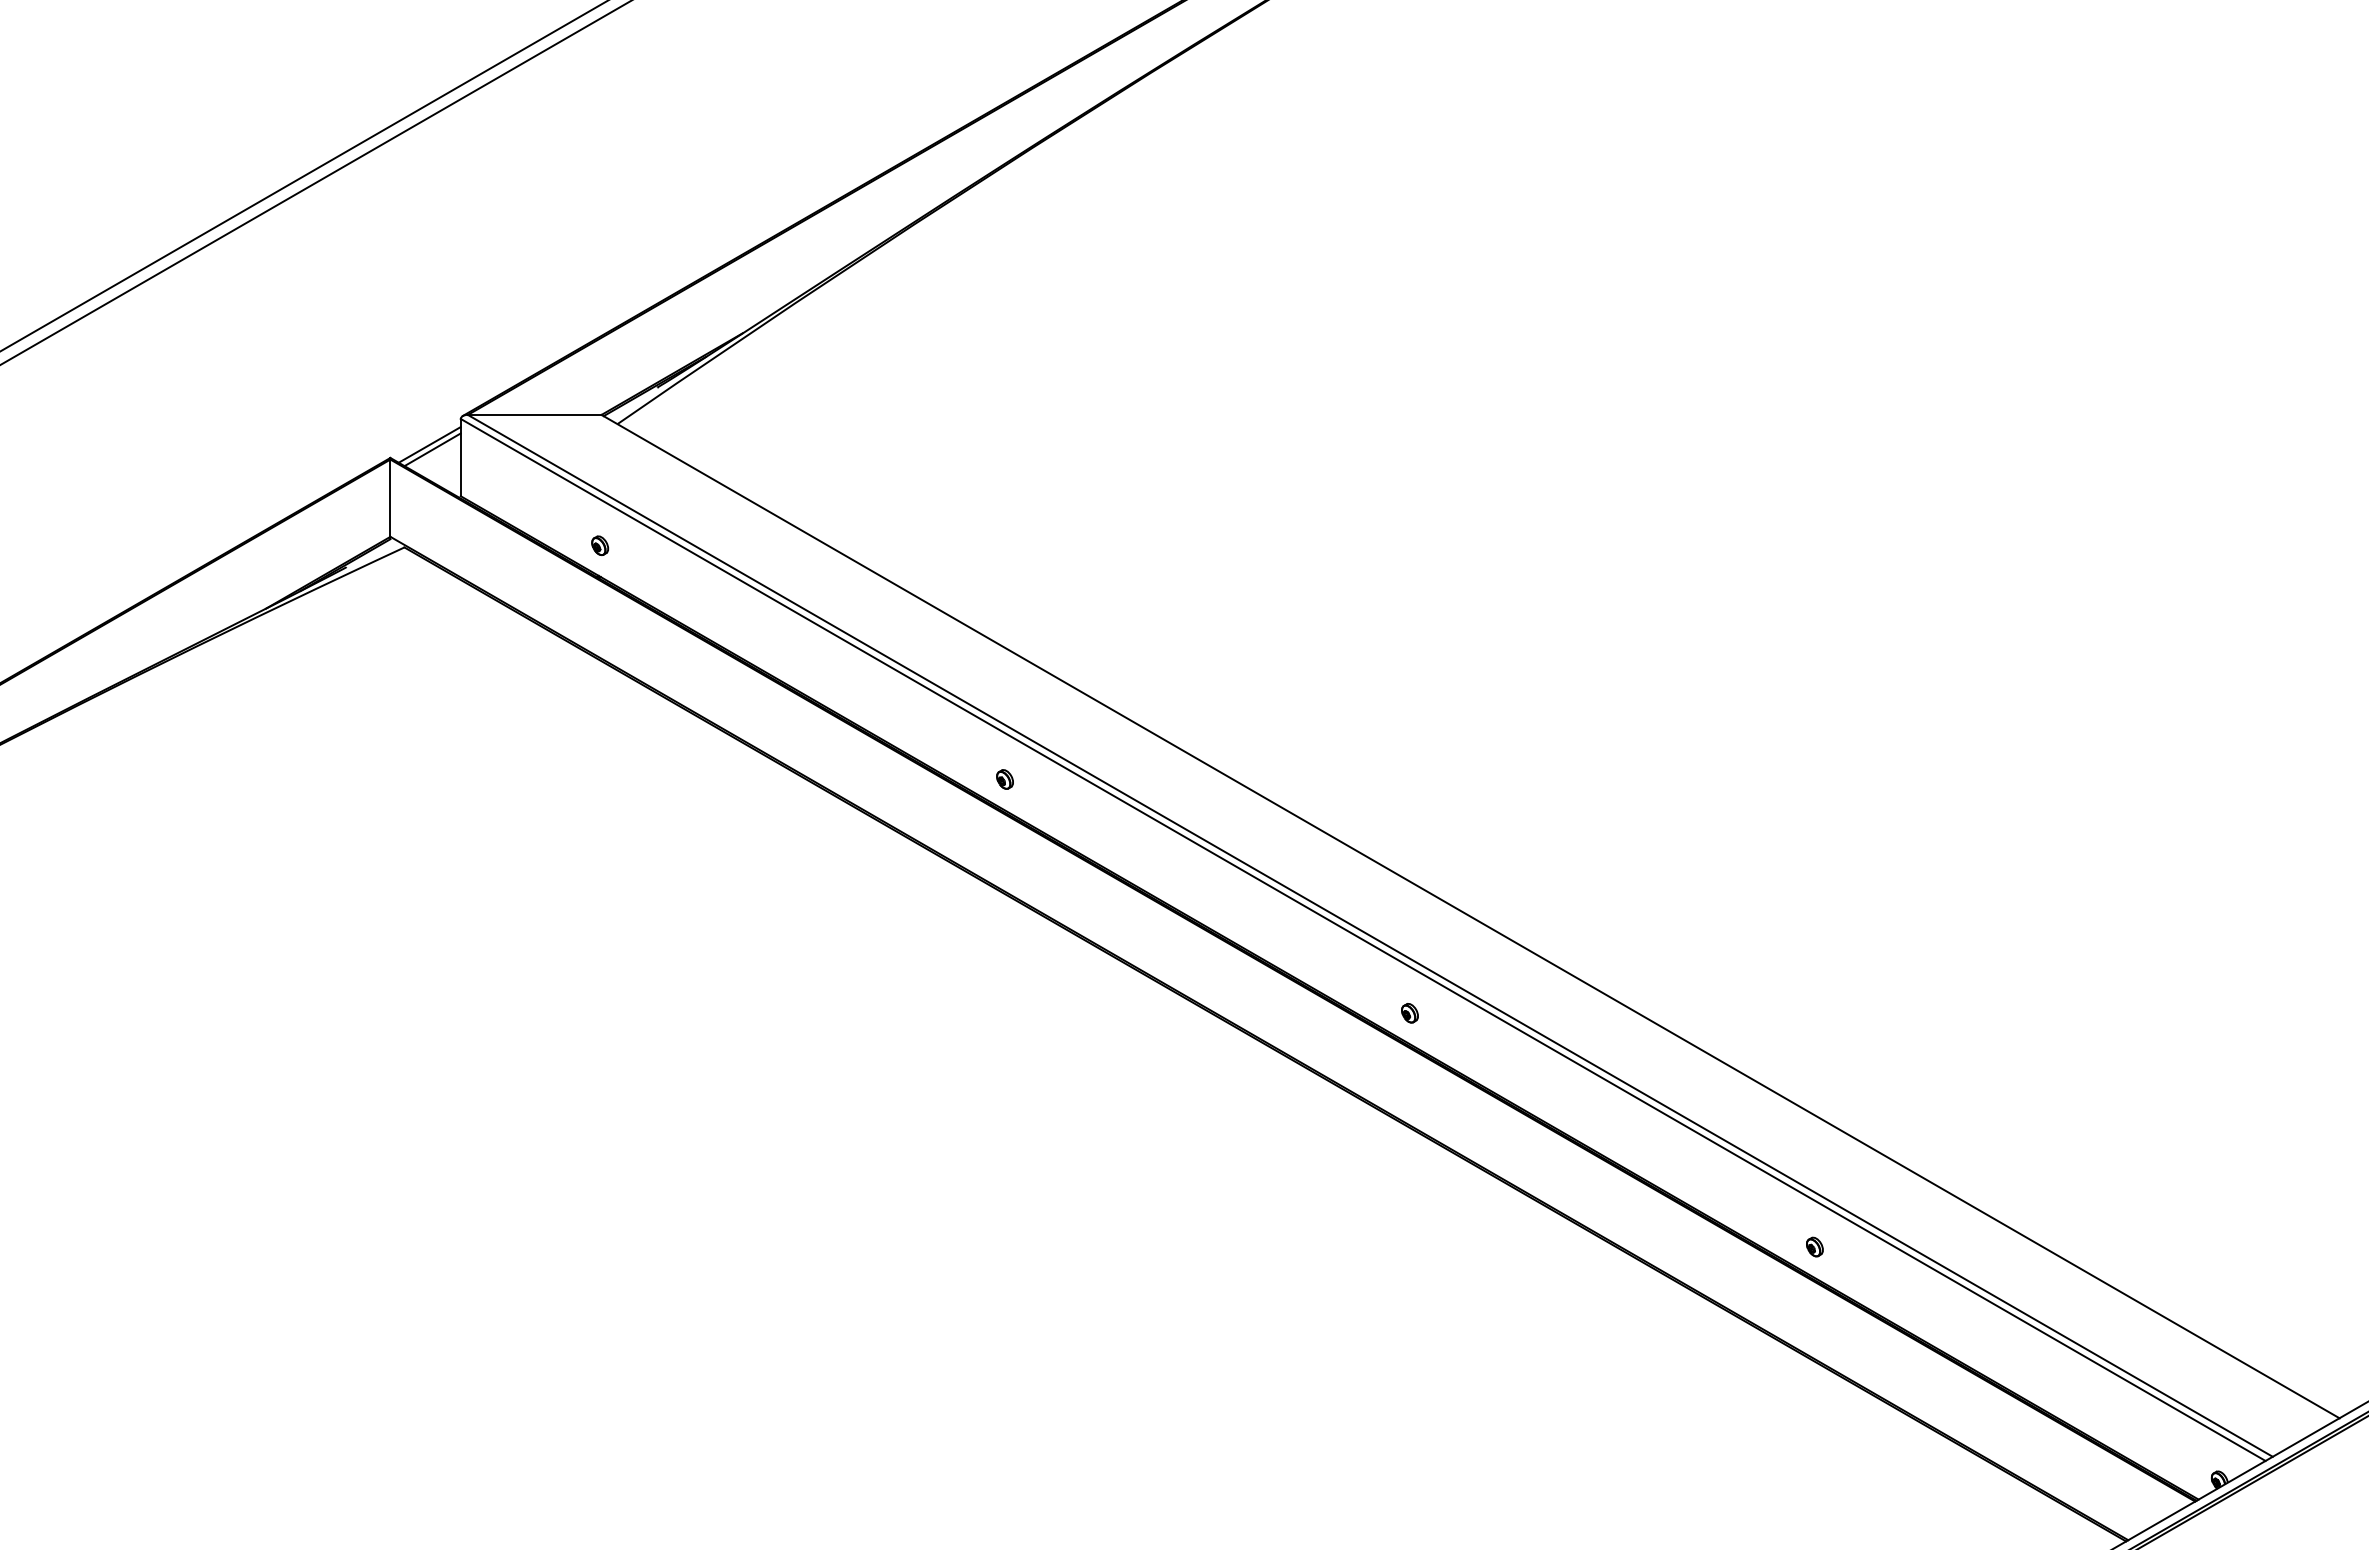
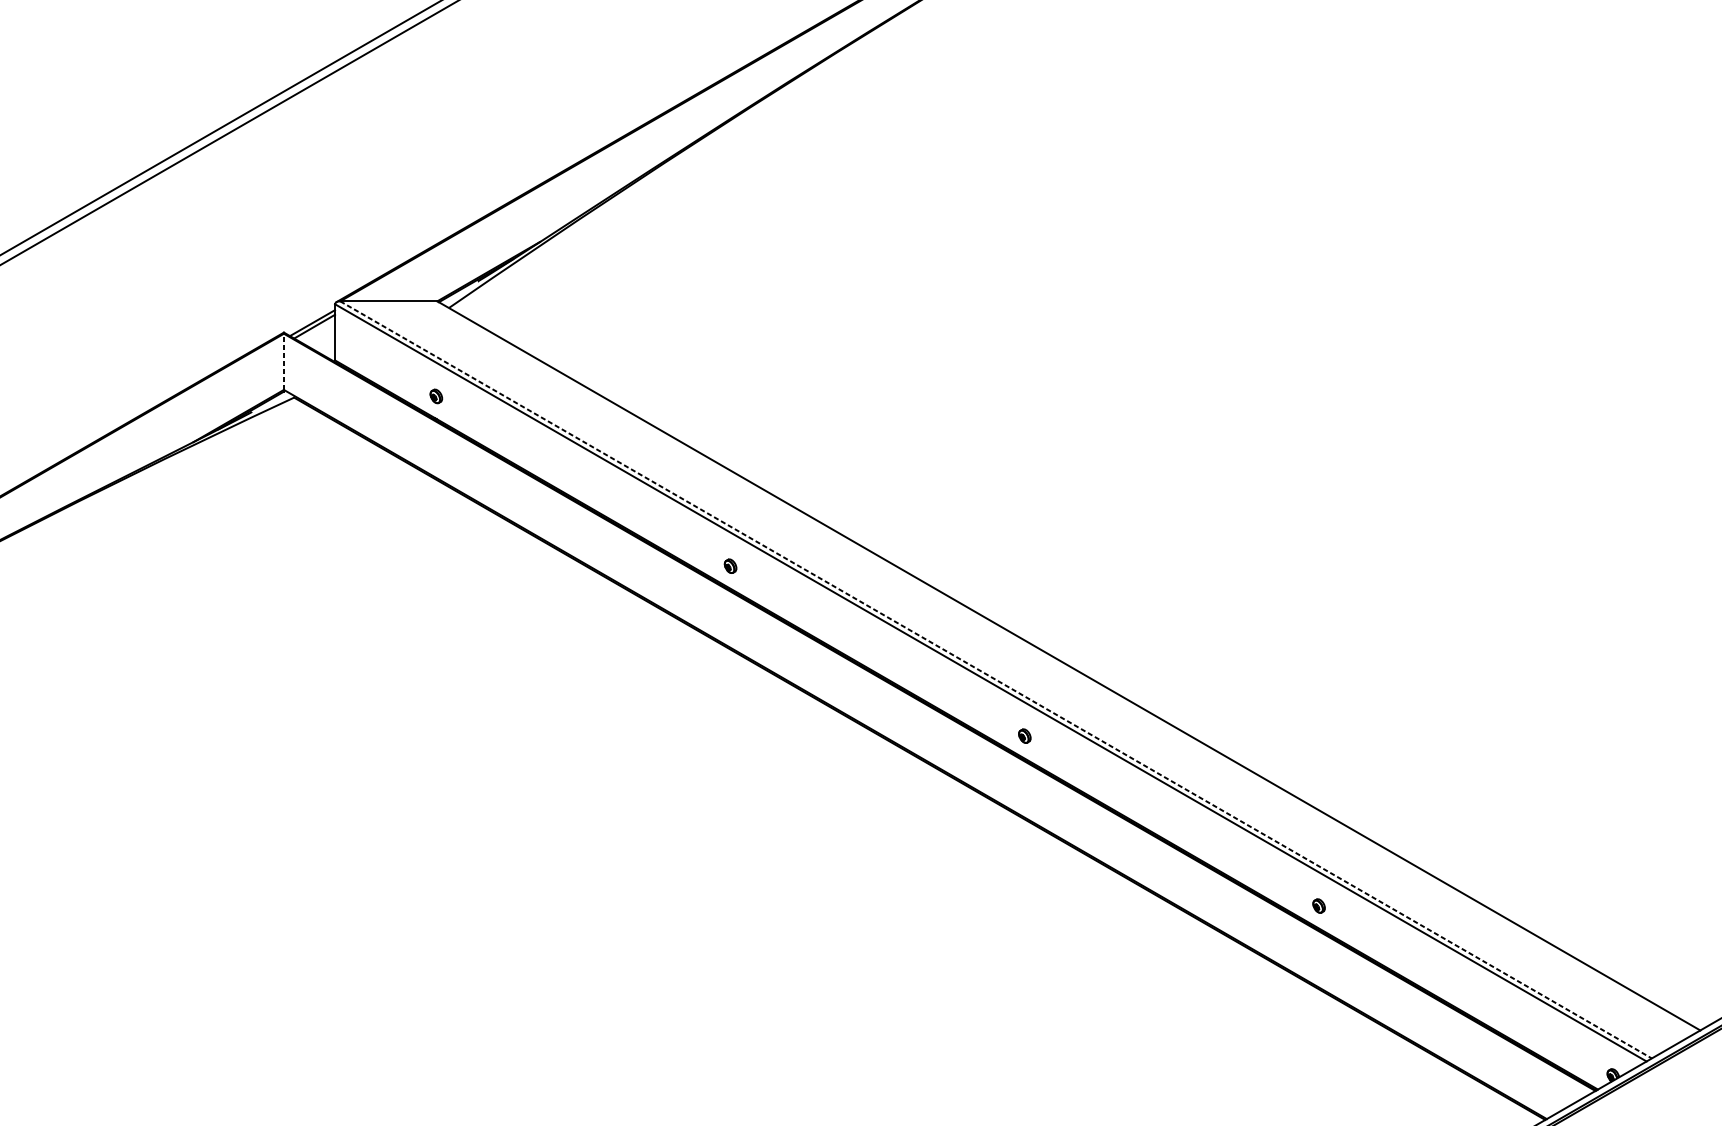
line: (390, 498) -> (284, 362), solid -> dashed
line: (1370, 936) -> (996, 680), solid -> dashed

